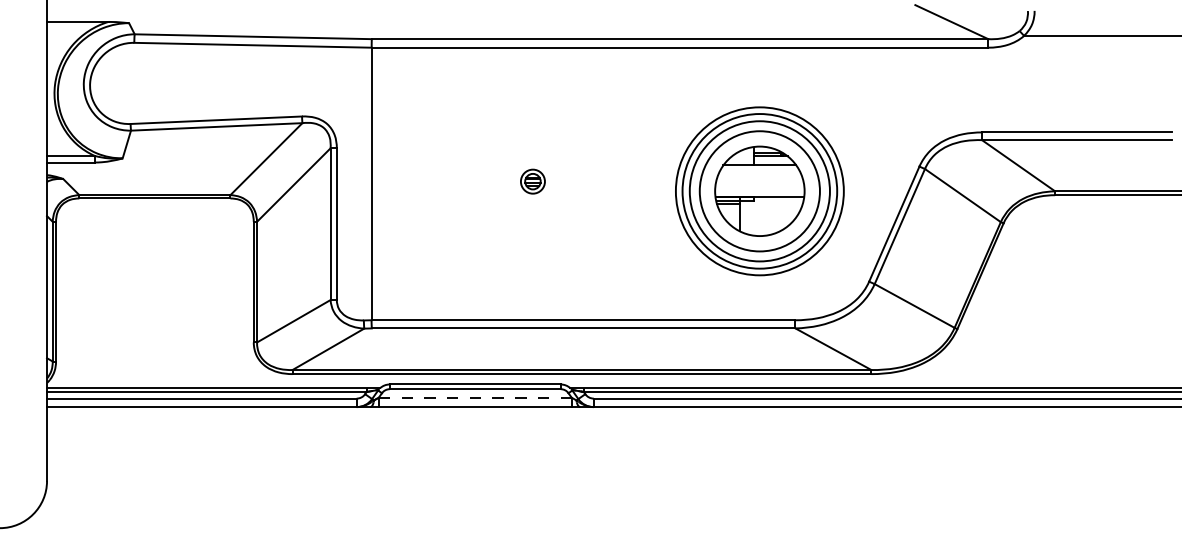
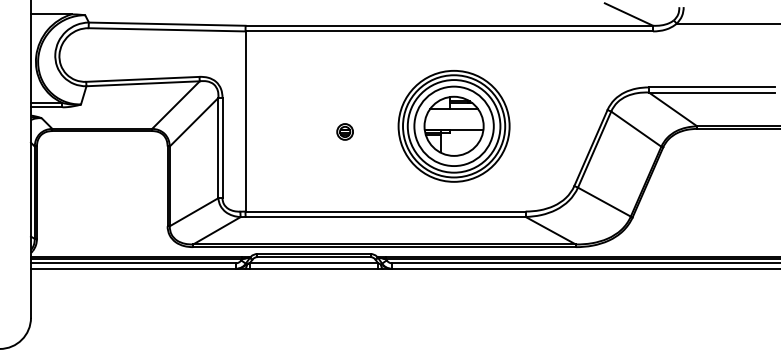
part: (531, 180) -> (344, 131), moved
part: (758, 191) -> (453, 126), moved
line: (476, 397) -> (314, 262), dashed -> solid

